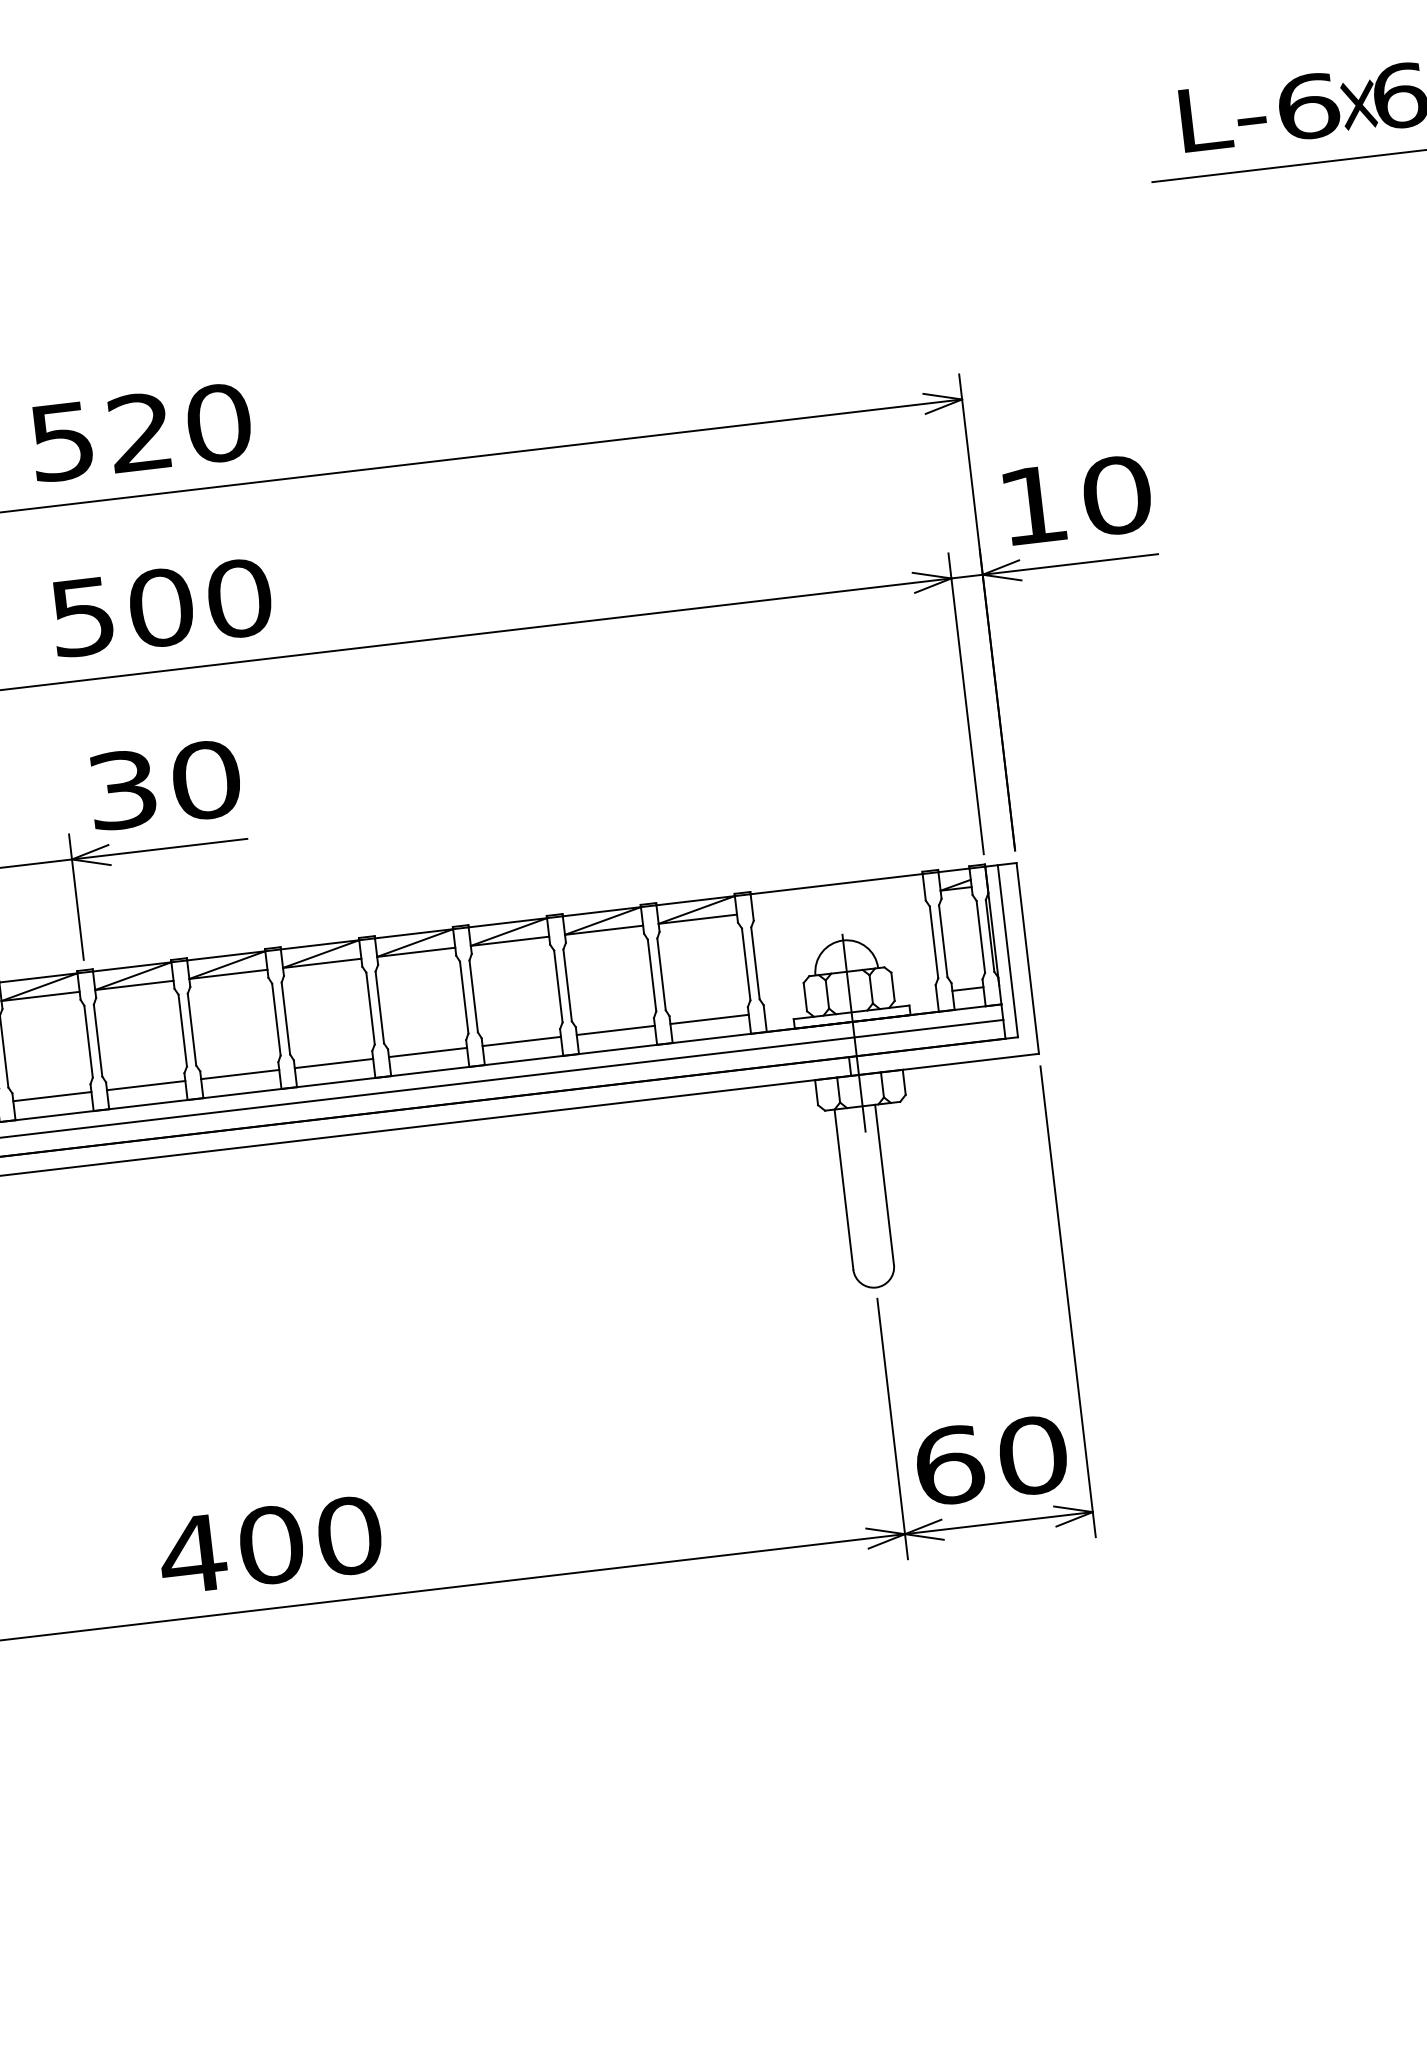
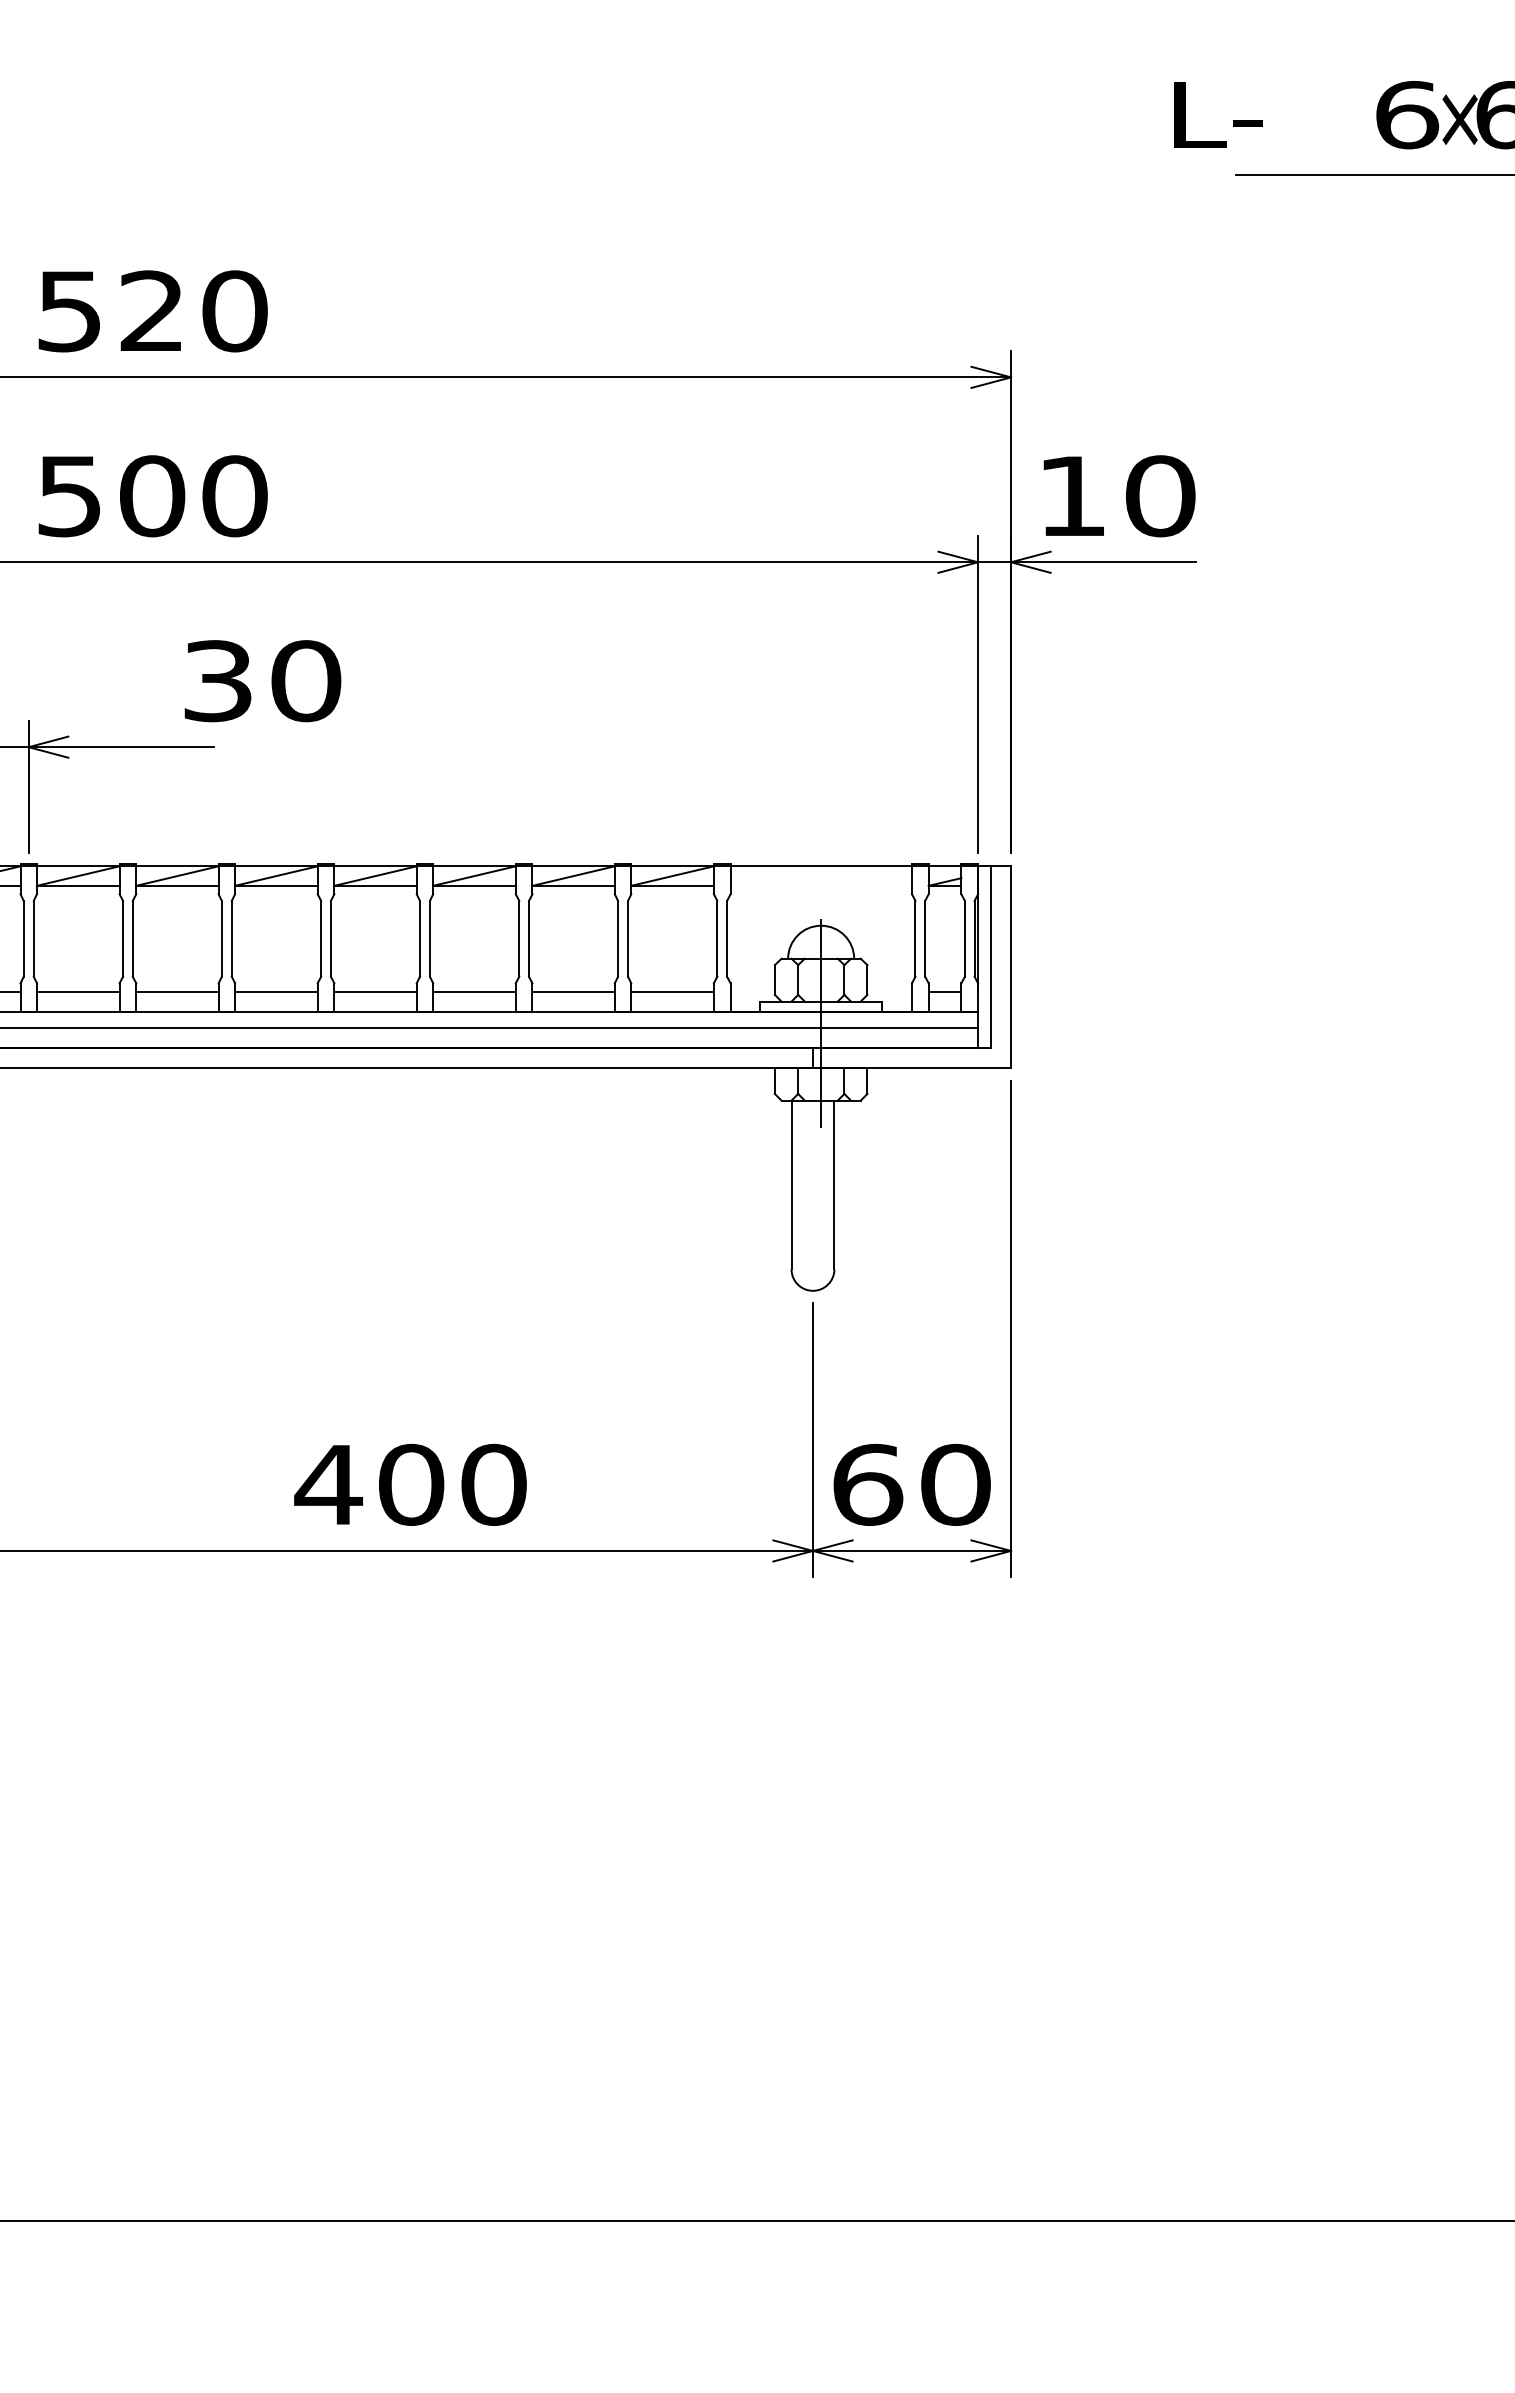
text: (1223, 116) -> (1218, 114), moved
text: (164, 785) -> (262, 681), moved
text: (270, 1544) -> (410, 1484), moved

